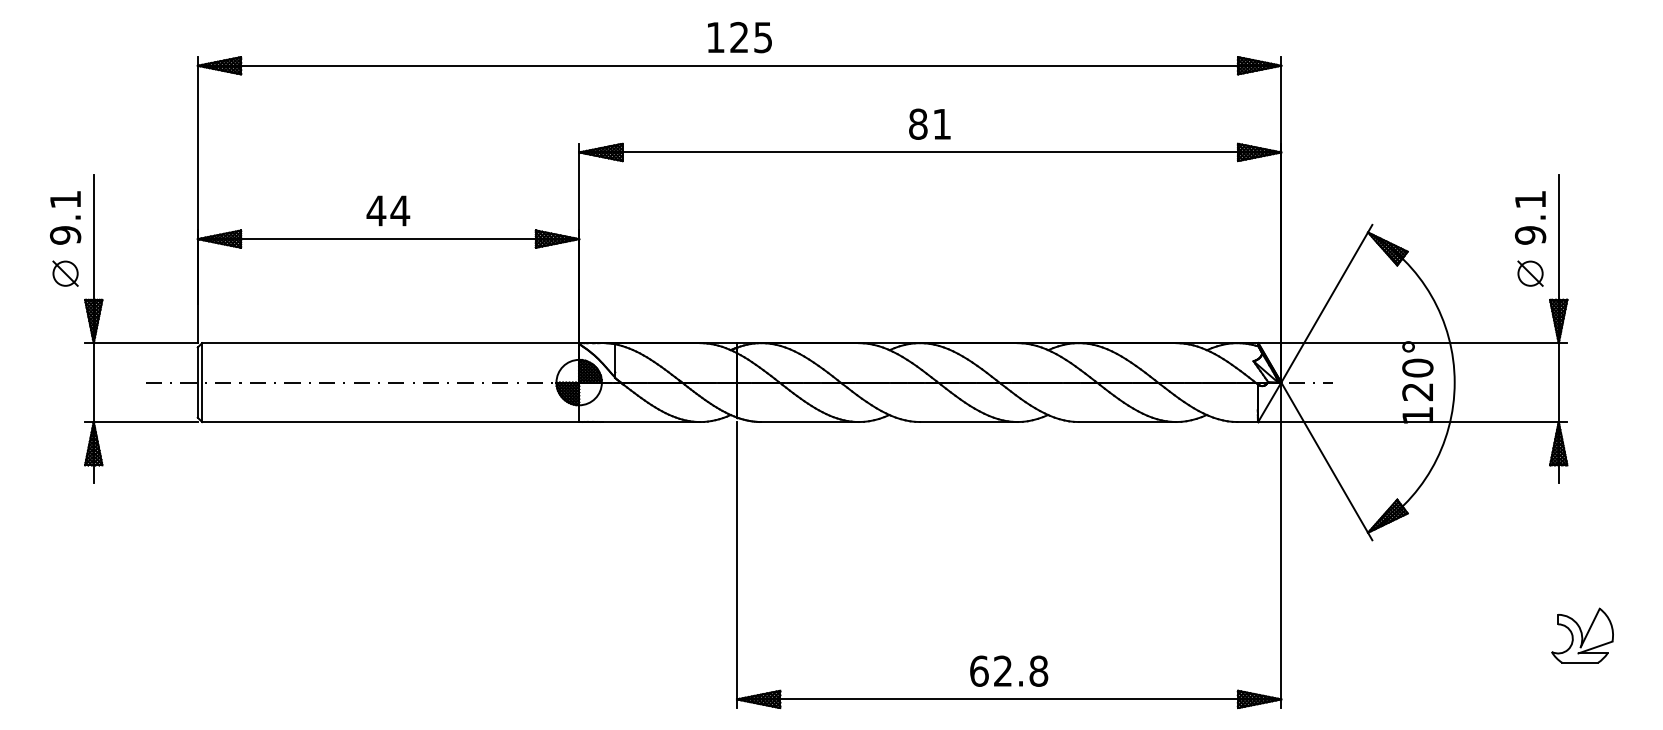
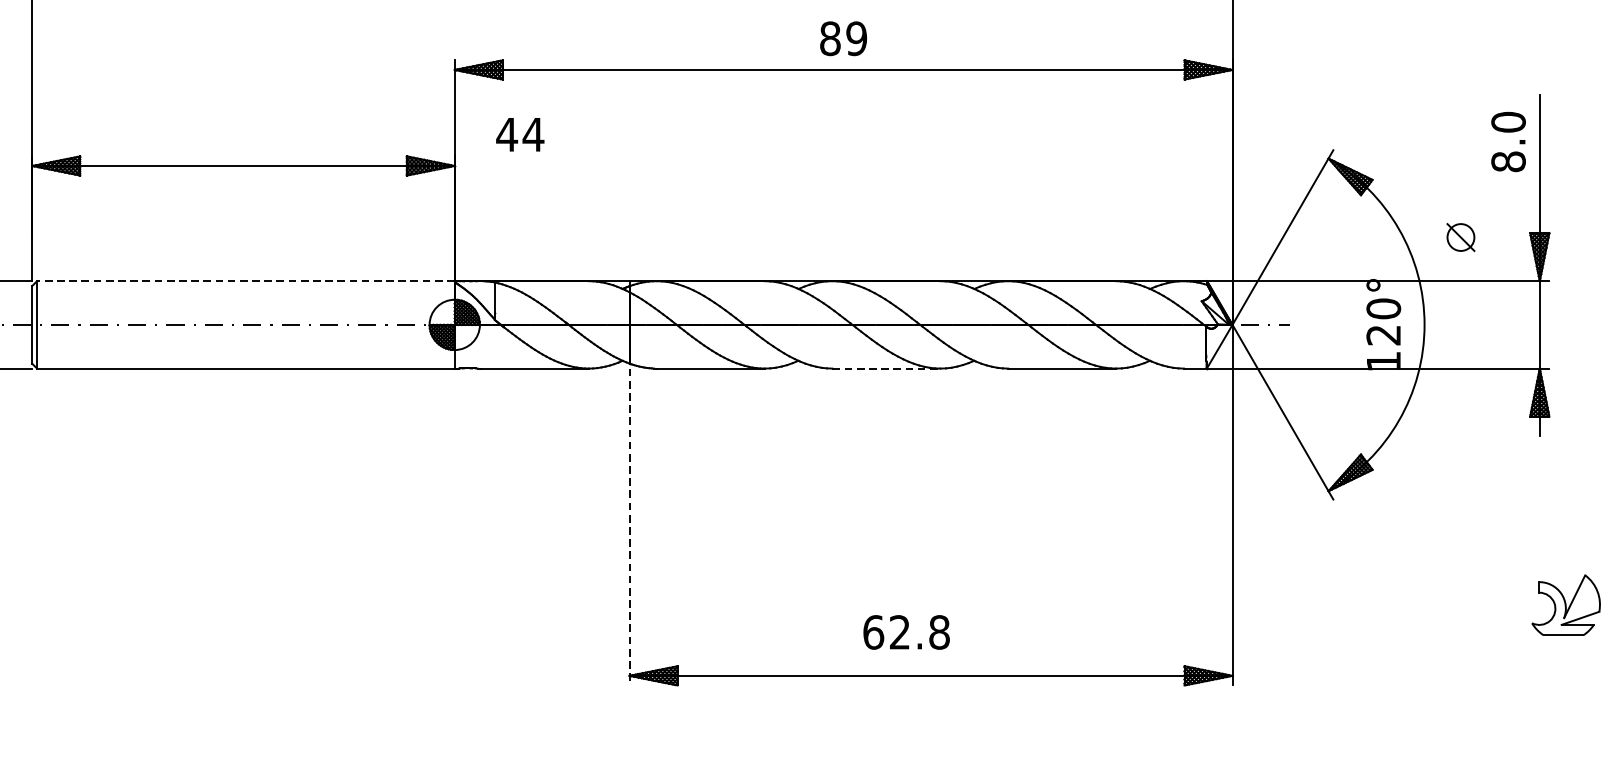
text: (941, 123) -> (856, 37), 81 -> 89
text: (388, 210) -> (520, 134), moved
text: (1530, 217) -> (1508, 142), 9.1 -> 8.0
part: (1530, 273) -> (1460, 237), moved
line: (390, 343) -> (245, 281), solid -> dashed
line: (968, 422) -> (885, 369), solid -> dashed
line: (736, 565) -> (629, 527), solid -> dashed
text: (1009, 670) -> (907, 631), moved

